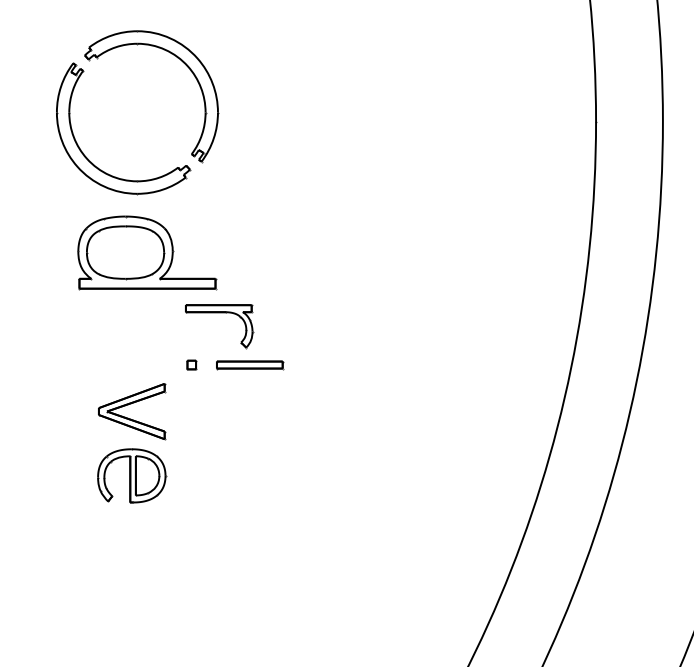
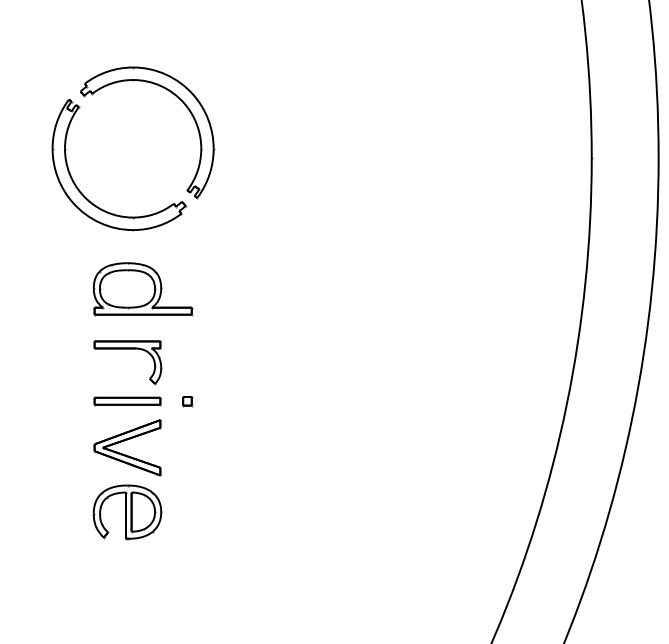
part: (147, 252) -> (143, 288), size x0.71
part: (219, 313) -> (128, 349), moved
part: (250, 365) -> (128, 401), moved

